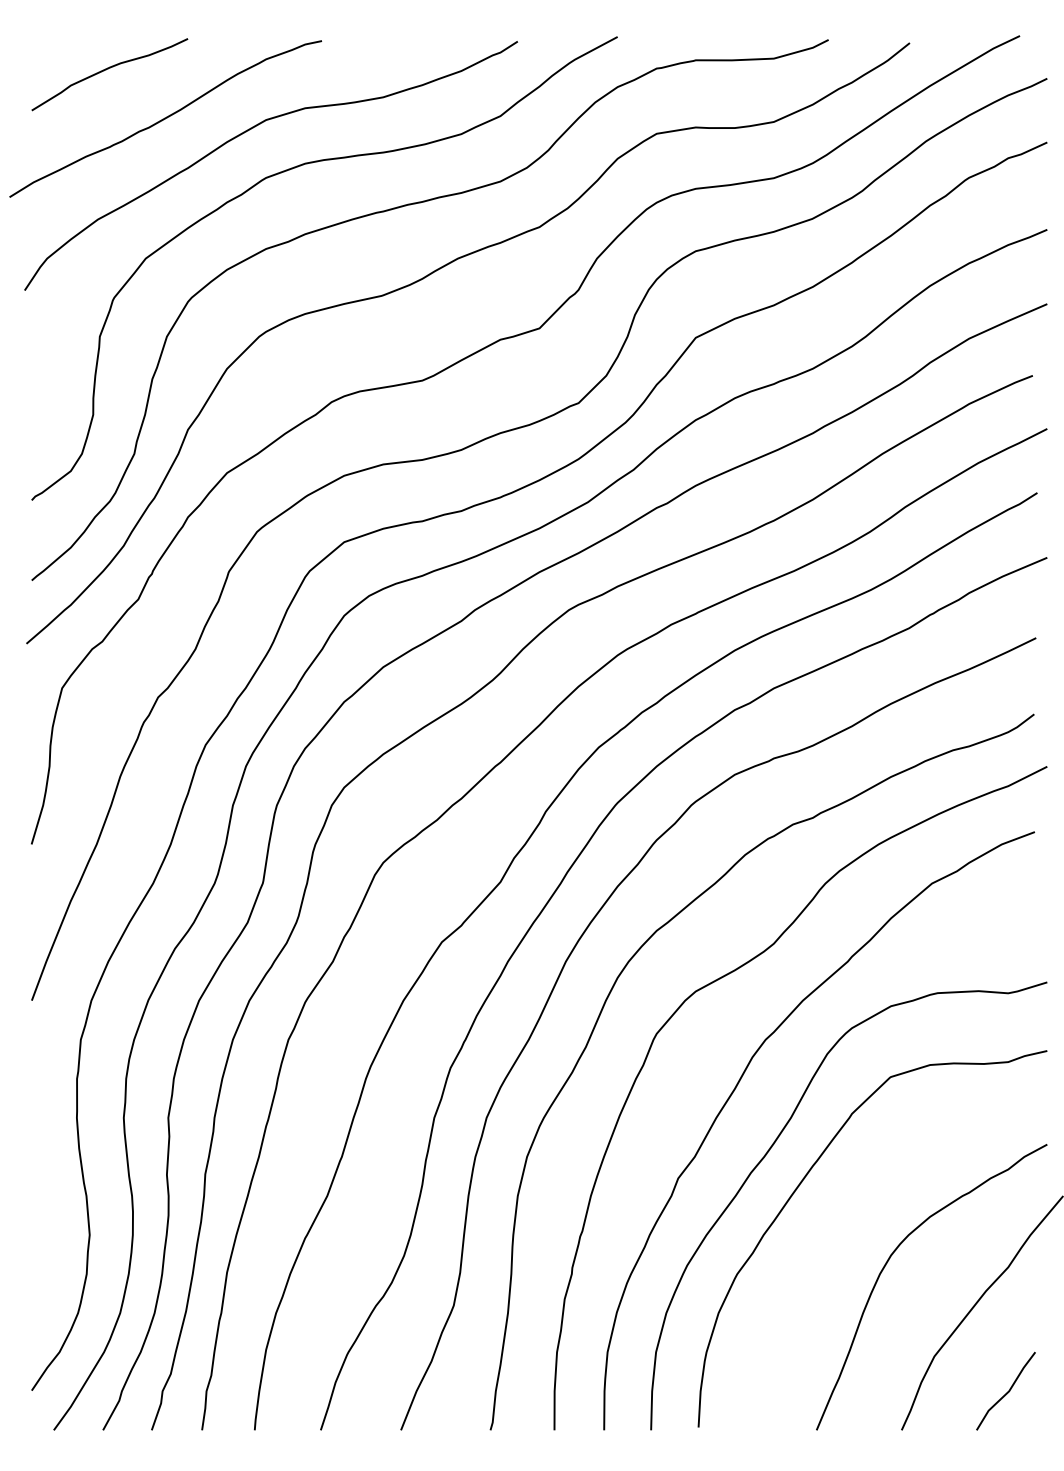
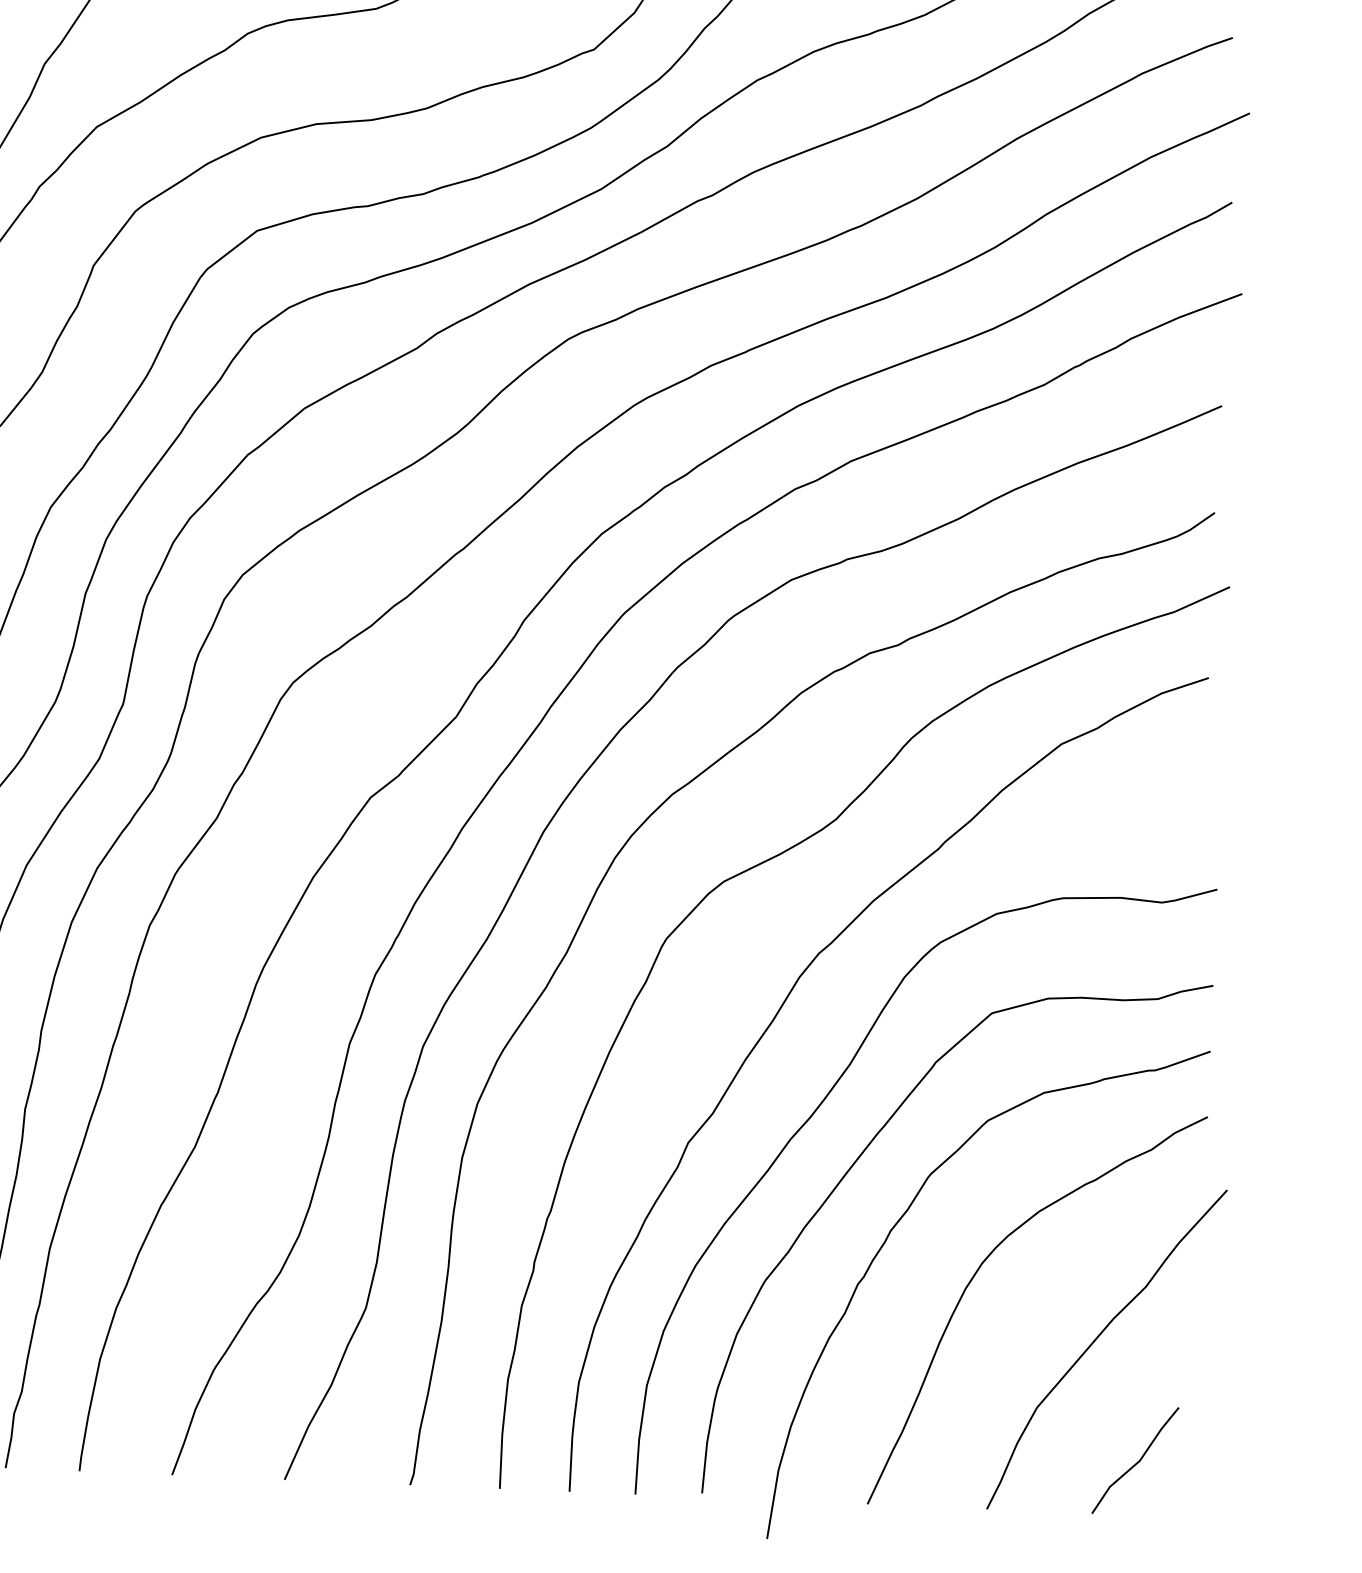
curve: (822, 1243) -> (886, 1242), added

